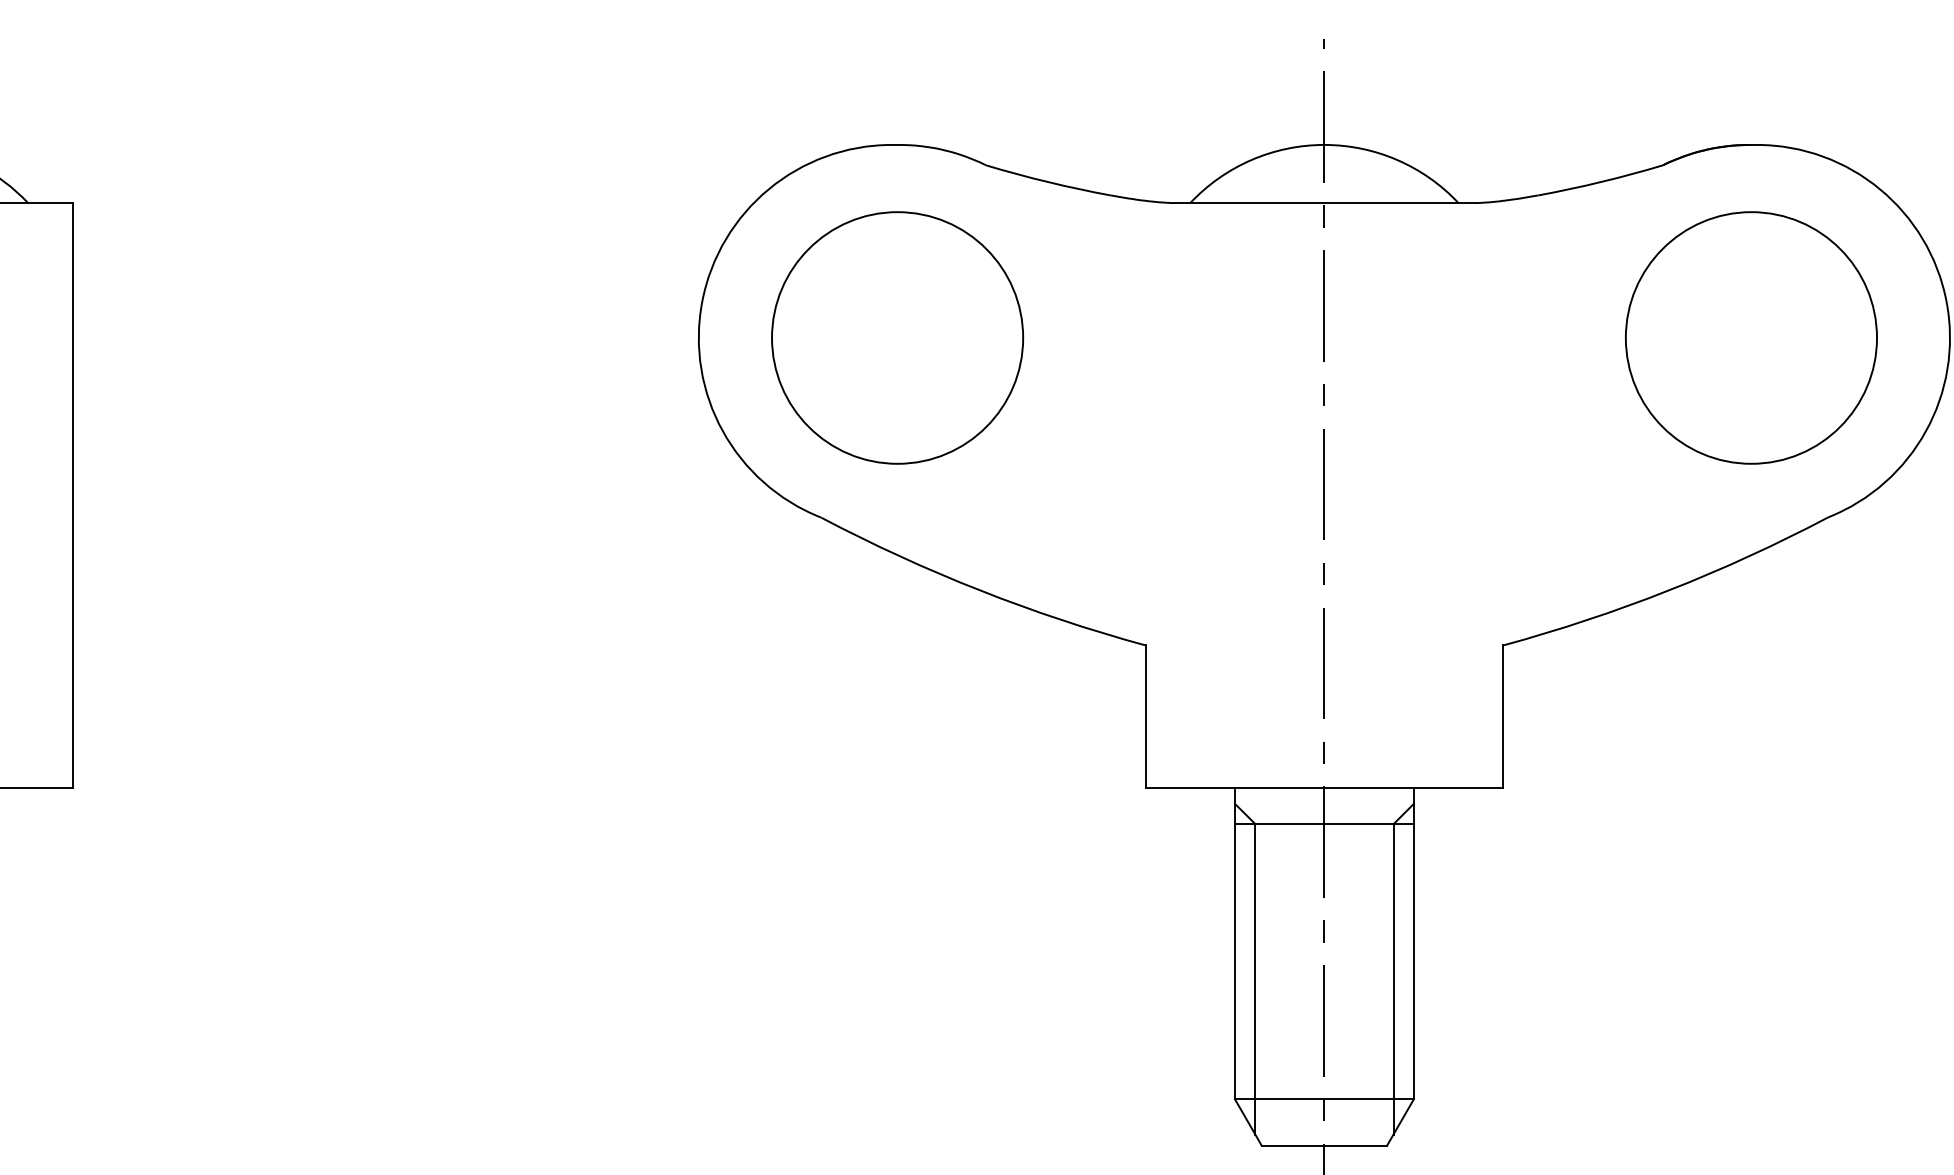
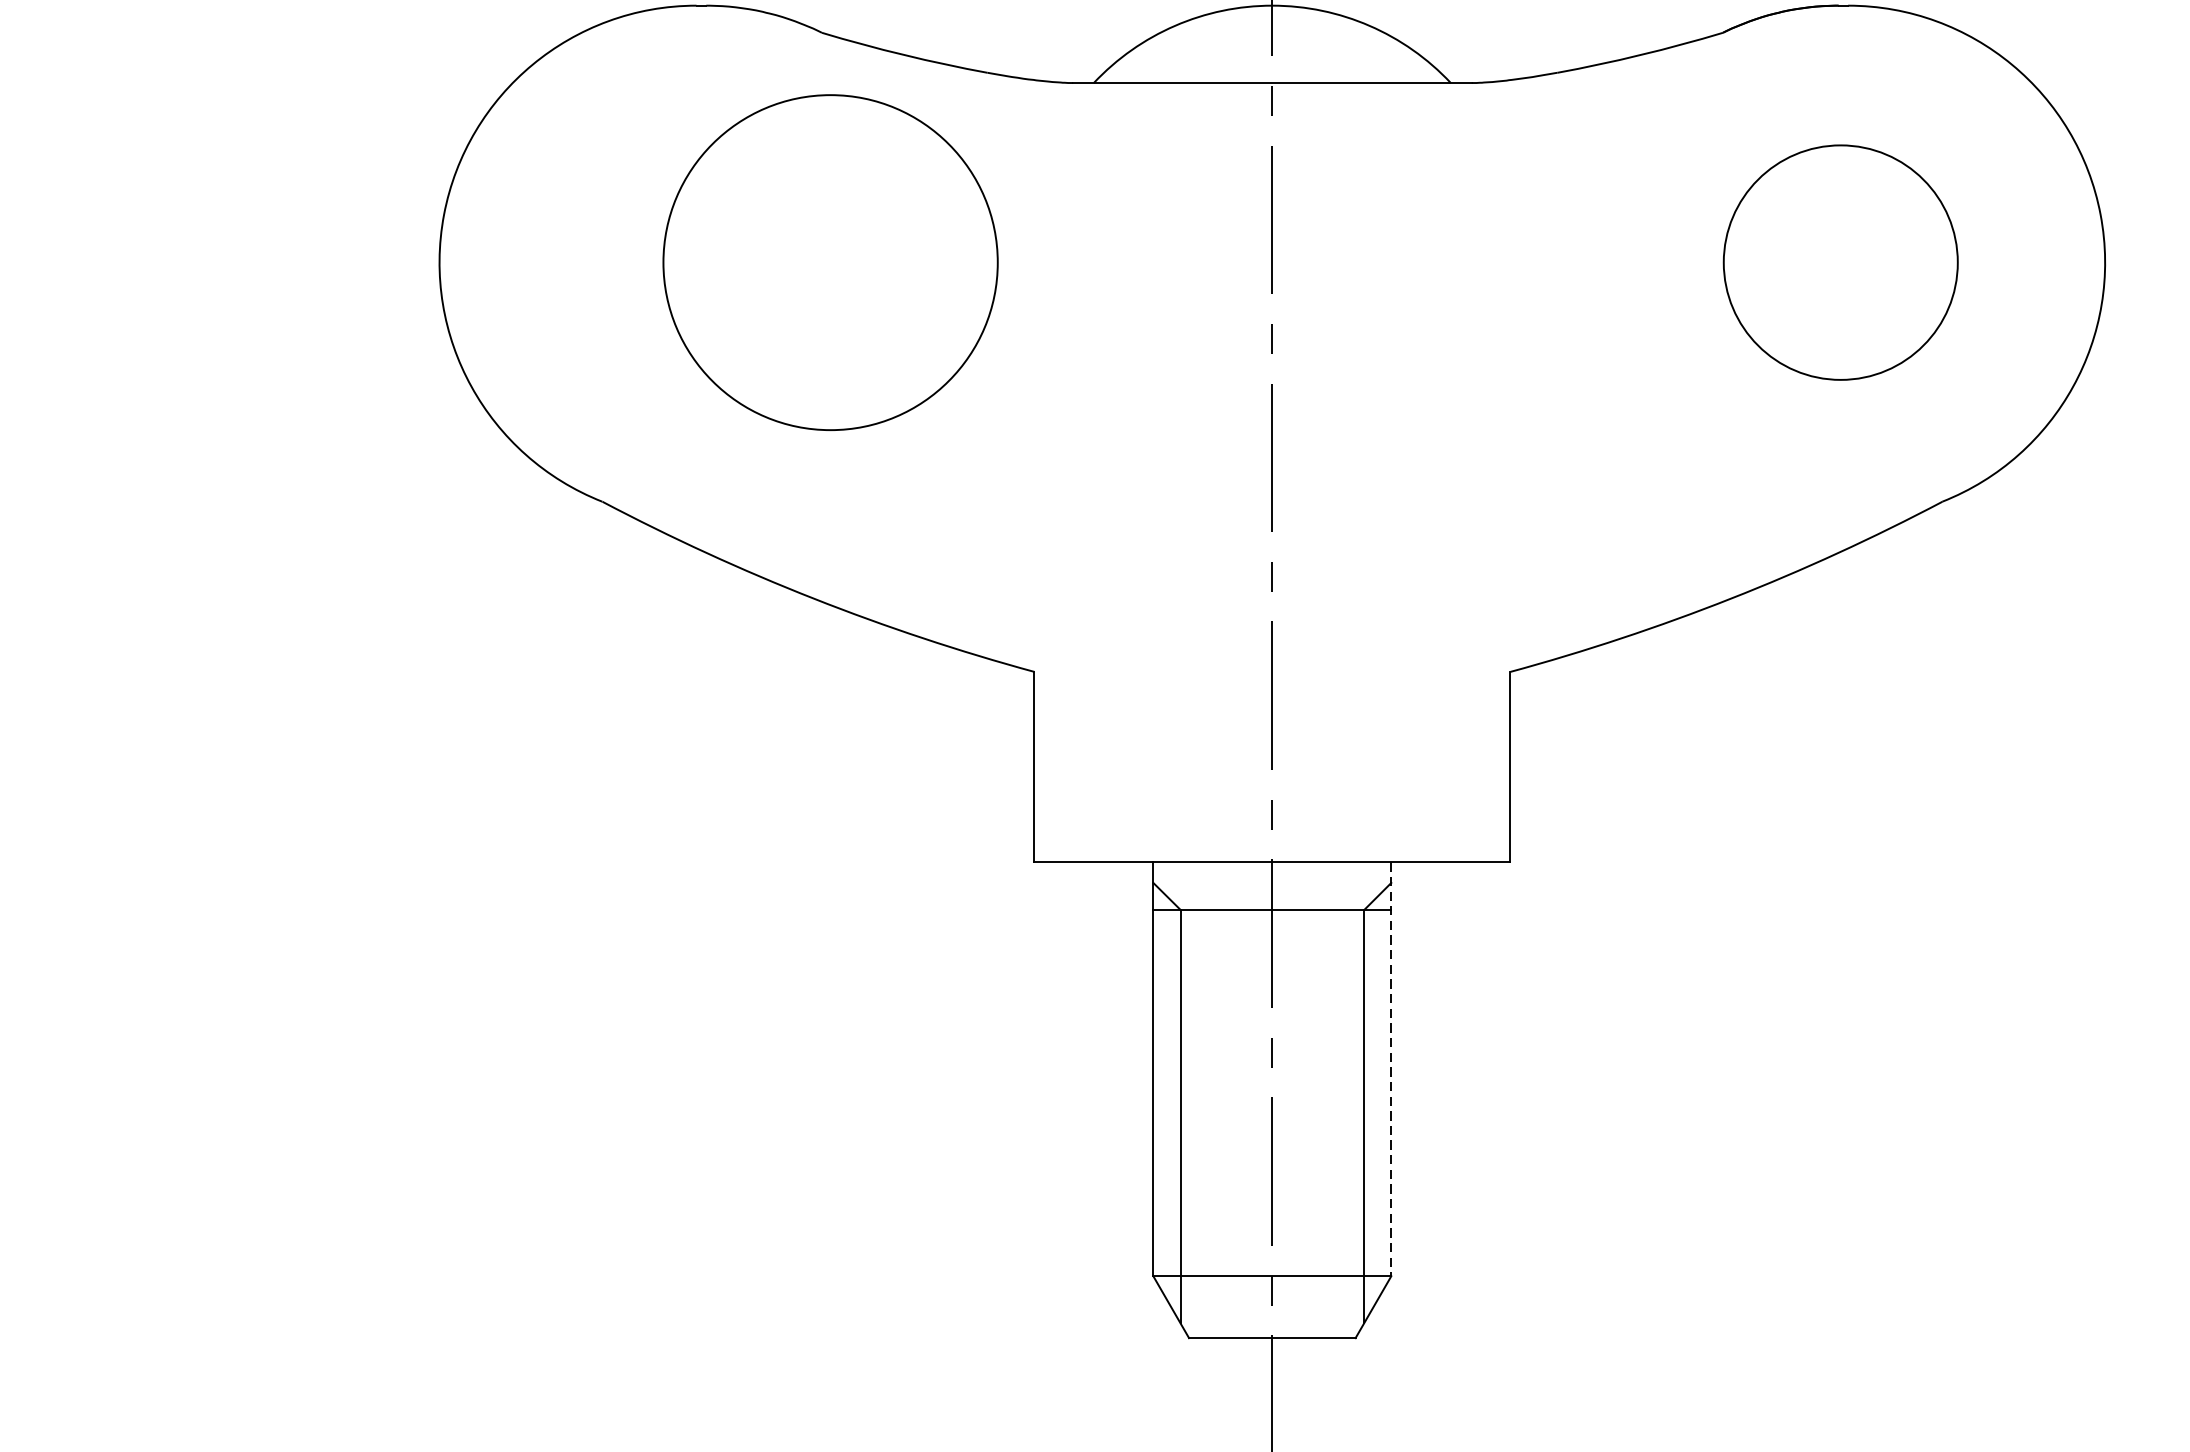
part: (897, 337) -> (830, 261), moved
part: (1751, 337) -> (1840, 261), size x0.7
line: (1413, 943) -> (1390, 1068), solid -> dashed

